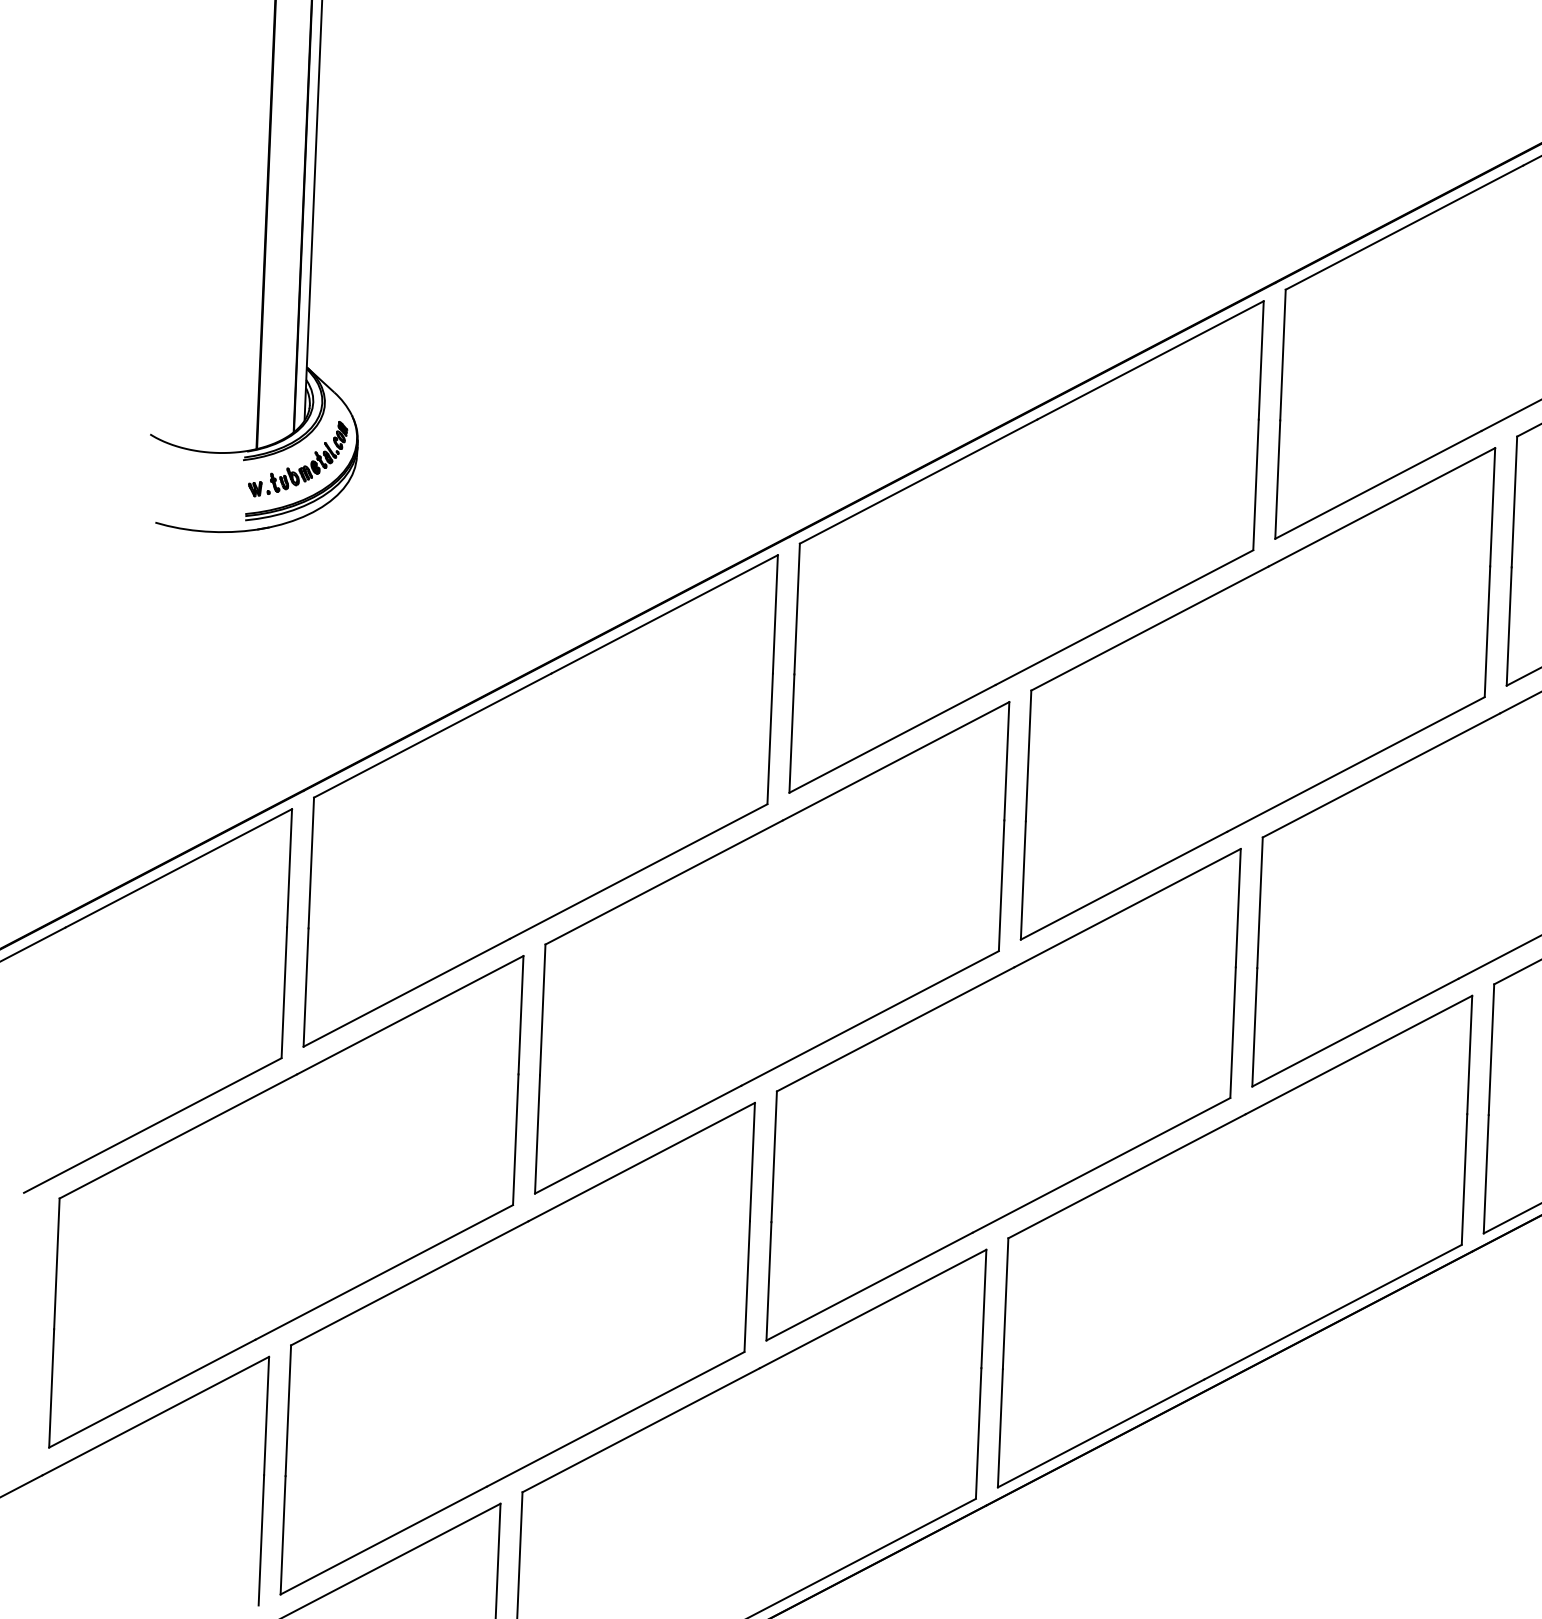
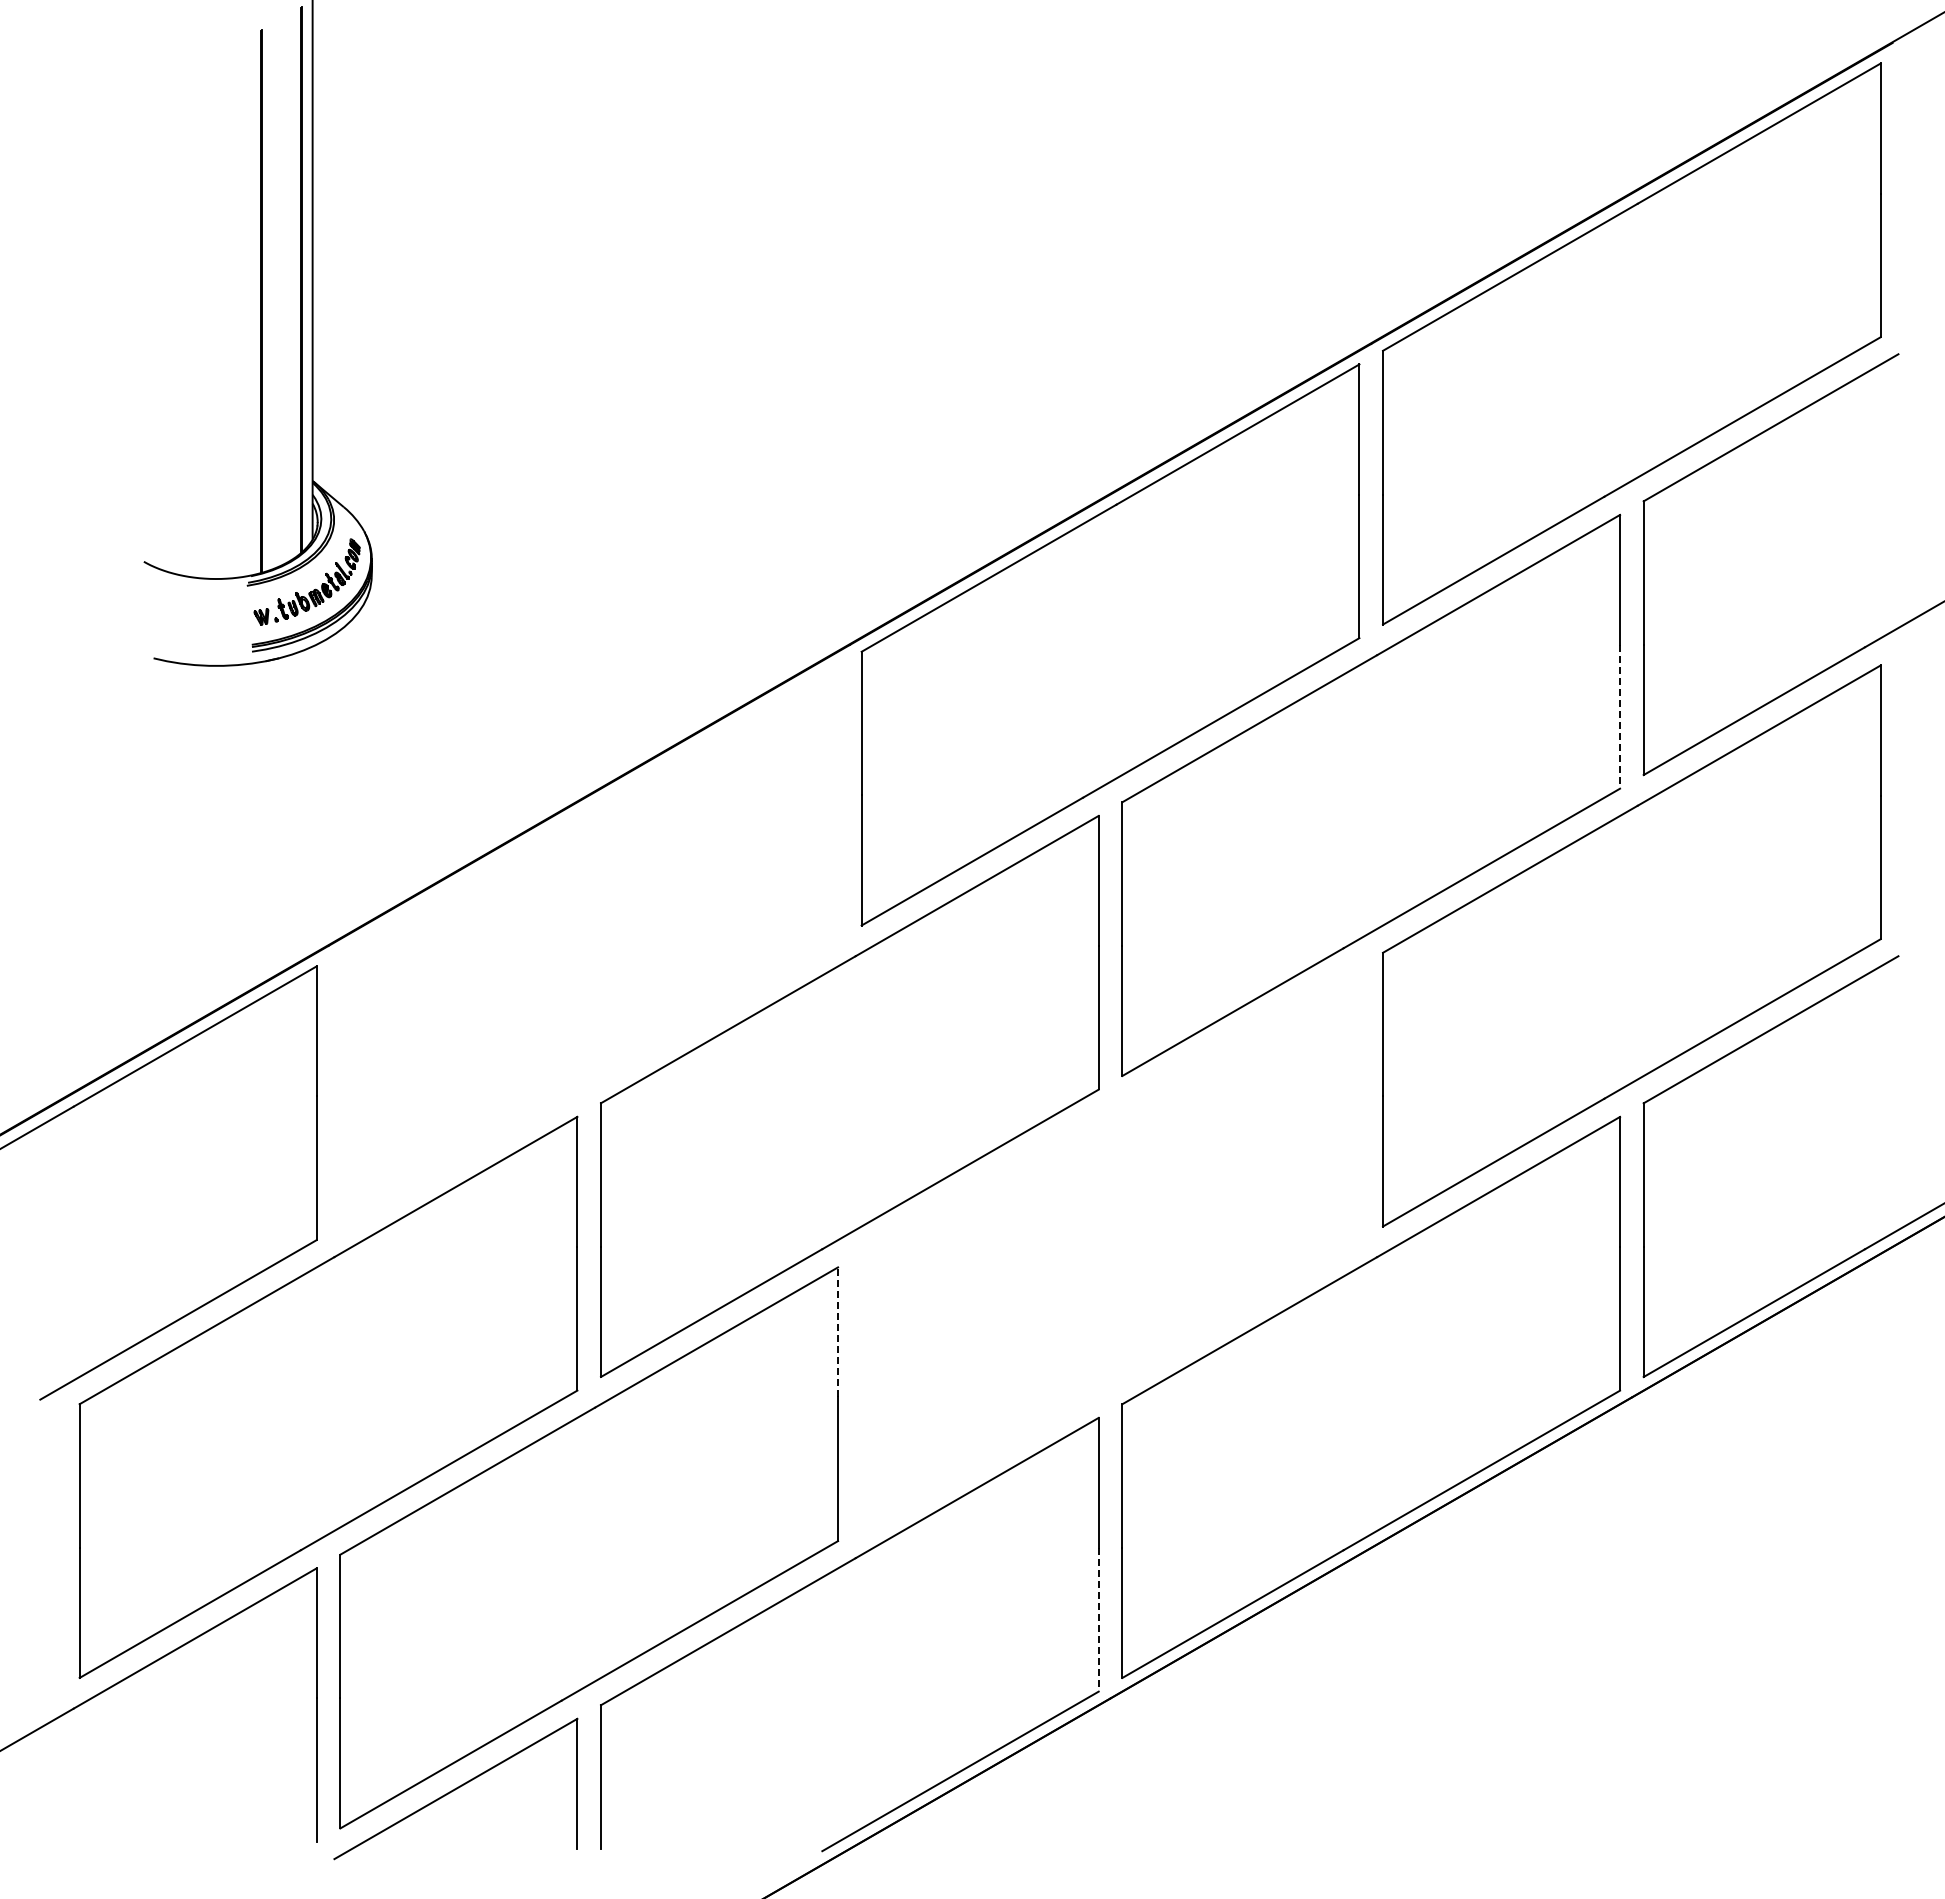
line: (1487, 631) -> (1620, 716), solid -> dashed
part: (541, 800) -> (589, 945), removed
part: (1003, 1094) -> (1110, 1246), removed
line: (752, 1161) -> (838, 1331), solid -> dashed
line: (978, 1433) -> (1098, 1619), solid -> dashed

